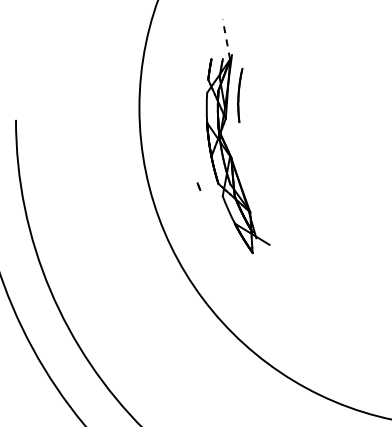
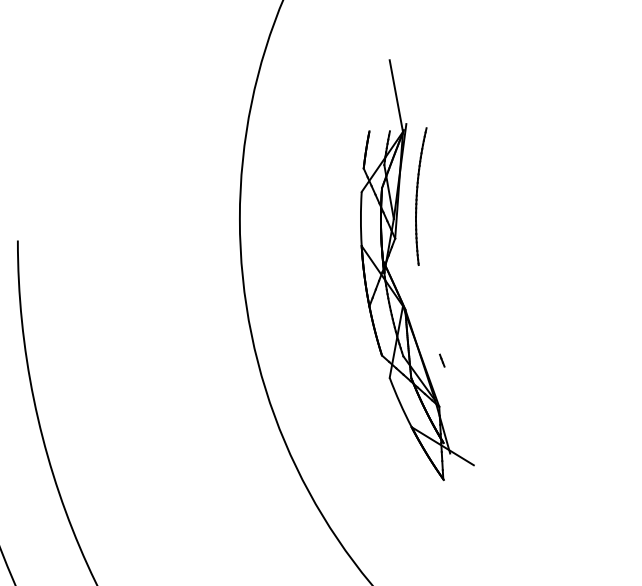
line: (226, 39) -> (396, 95), dashed -> solid
part: (240, 95) -> (421, 196), size x1.43
part: (198, 186) -> (441, 360), moved

